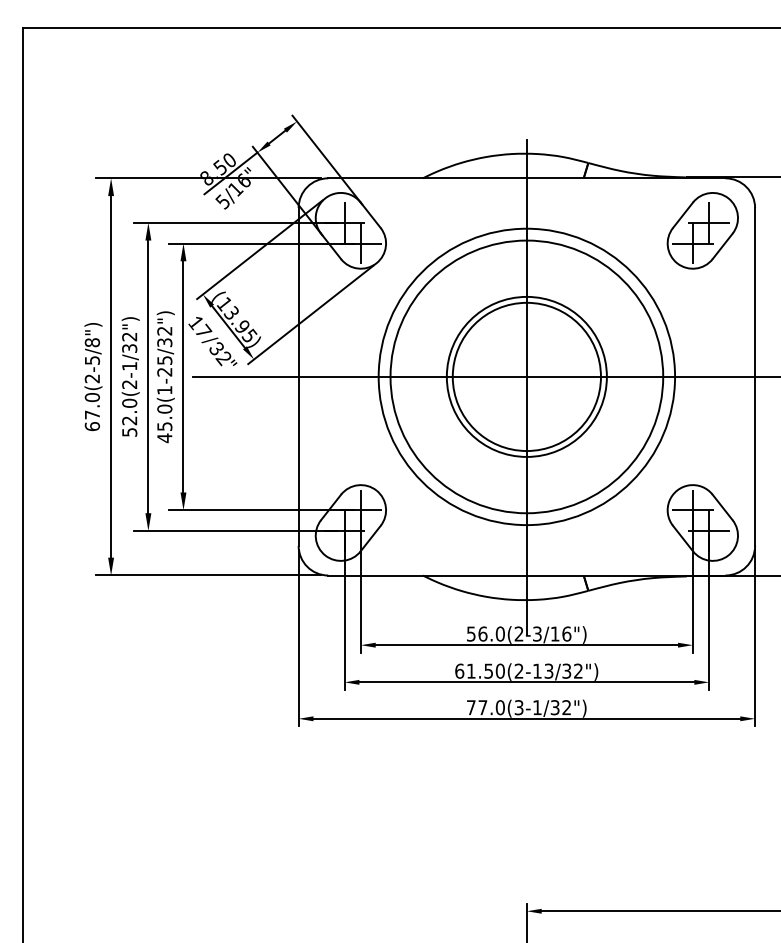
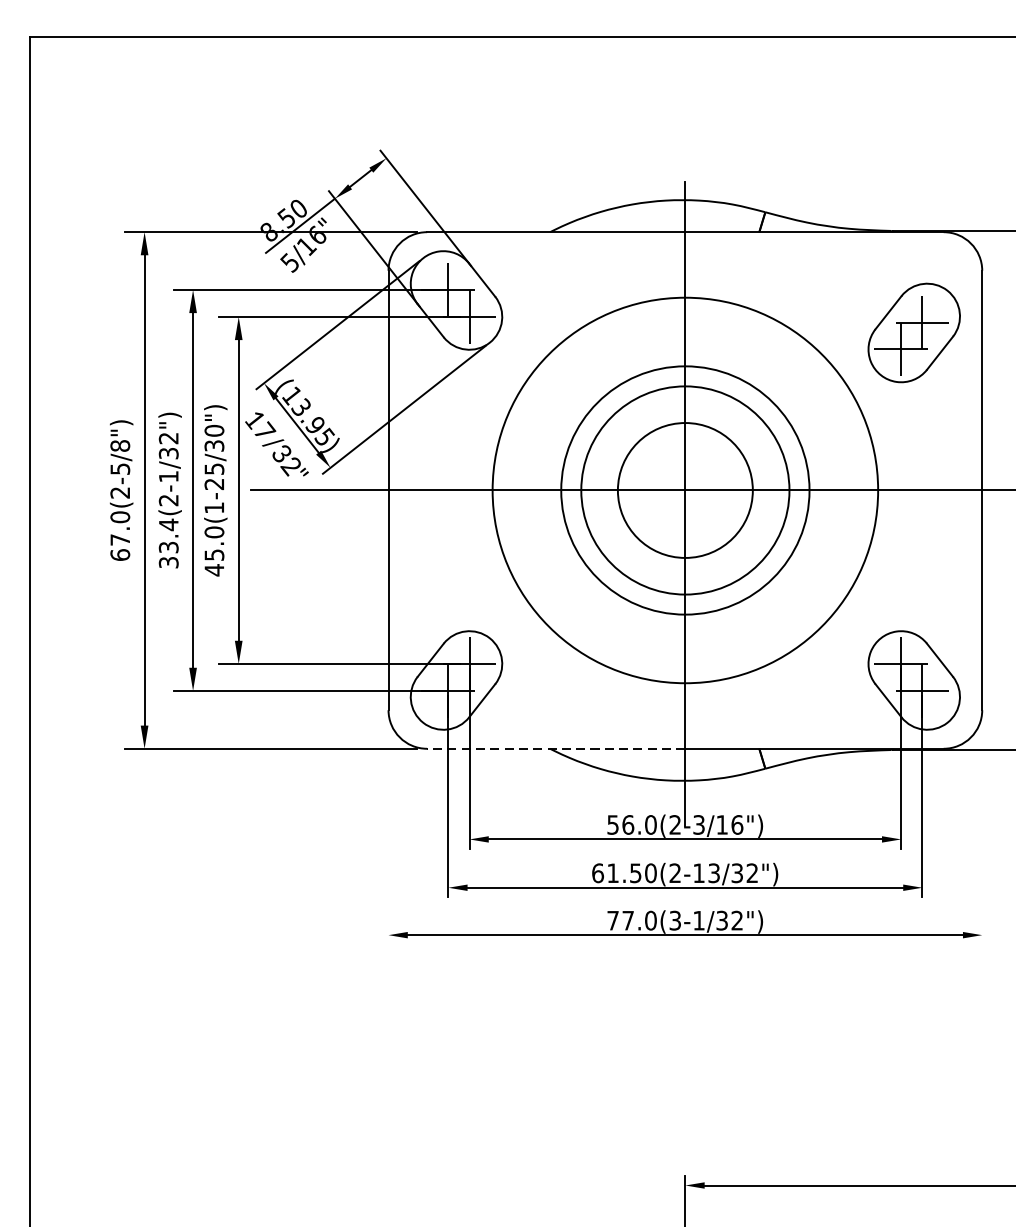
part: (702, 230) -> (913, 332), moved
text: (164, 330) -> (214, 430), 45.0(1-25/32") -> 45.0(1-25/30")
circle: (526, 376) -> (684, 489), size x0.7
circle: (526, 376) -> (684, 489), size x0.7
text: (129, 417) -> (168, 543), 52.0(2-1/32") -> 33.4(2-1/32")
line: (427, 575) -> (556, 748), solid -> dashed
line: (298, 637) -> (388, 829), removed
line: (755, 637) -> (982, 829), removed

